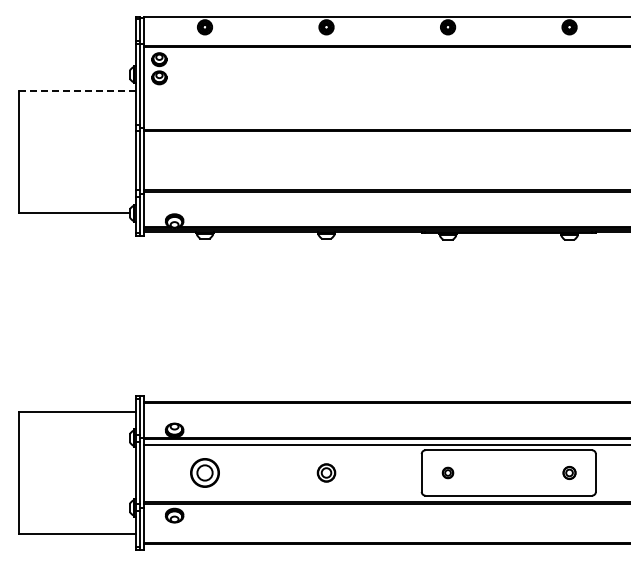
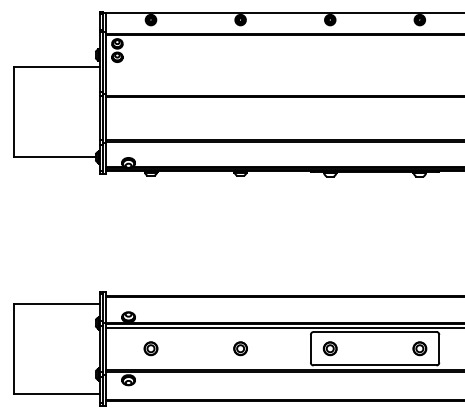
line: (77, 91) -> (56, 67), dashed -> solid
part: (204, 472) -> (150, 348), size x0.62
part: (447, 472) -> (329, 348), size x1.67
part: (569, 472) -> (419, 348), size x1.43

